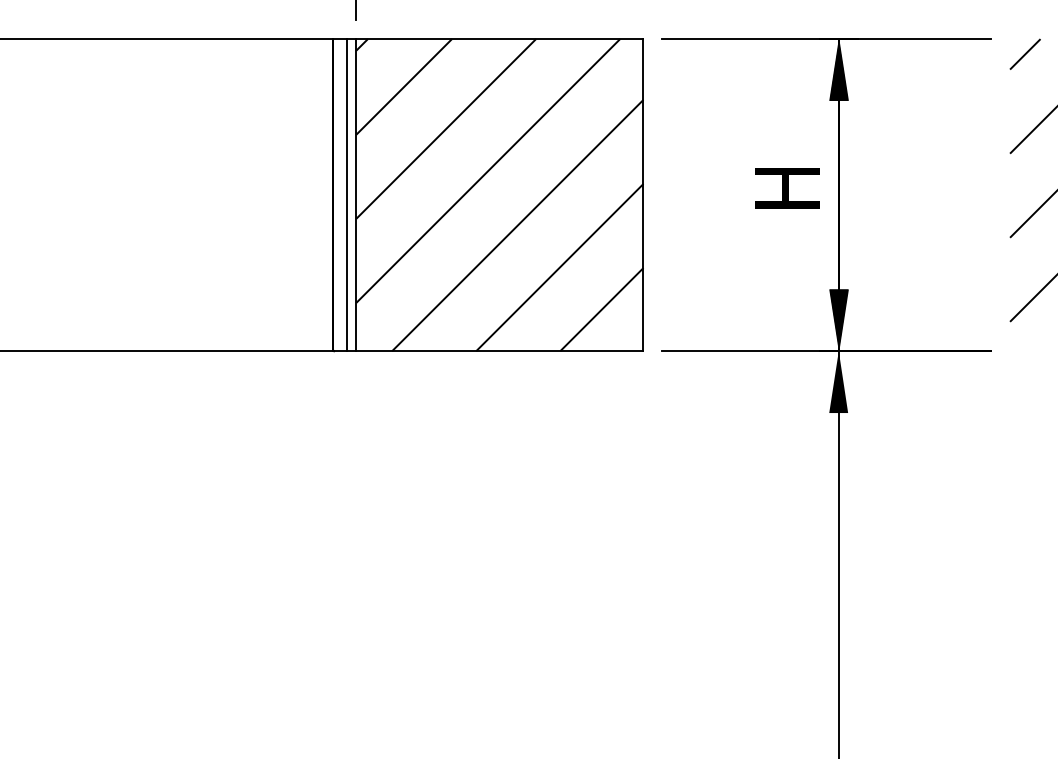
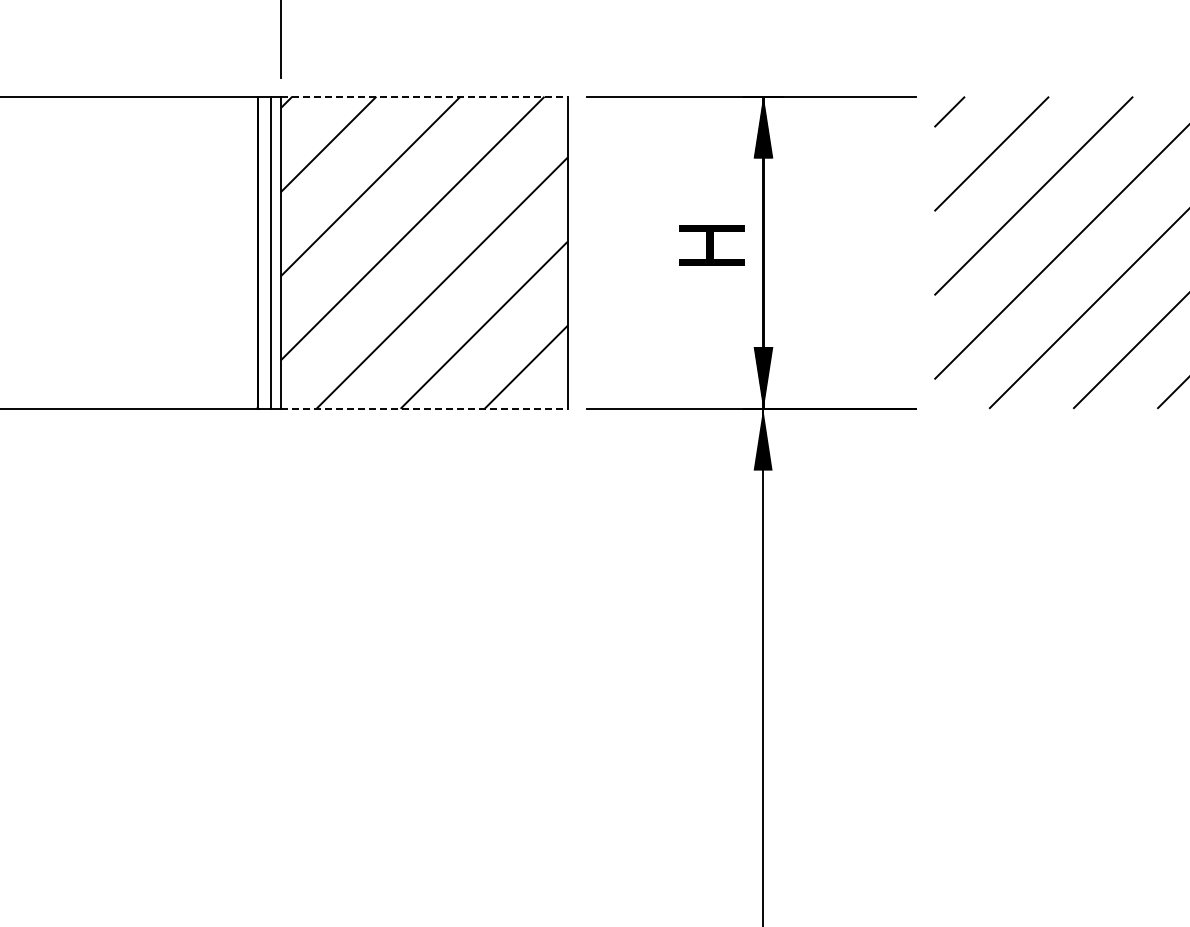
line: (500, 38) -> (424, 96), solid -> dashed
line: (500, 350) -> (424, 408), solid -> dashed

